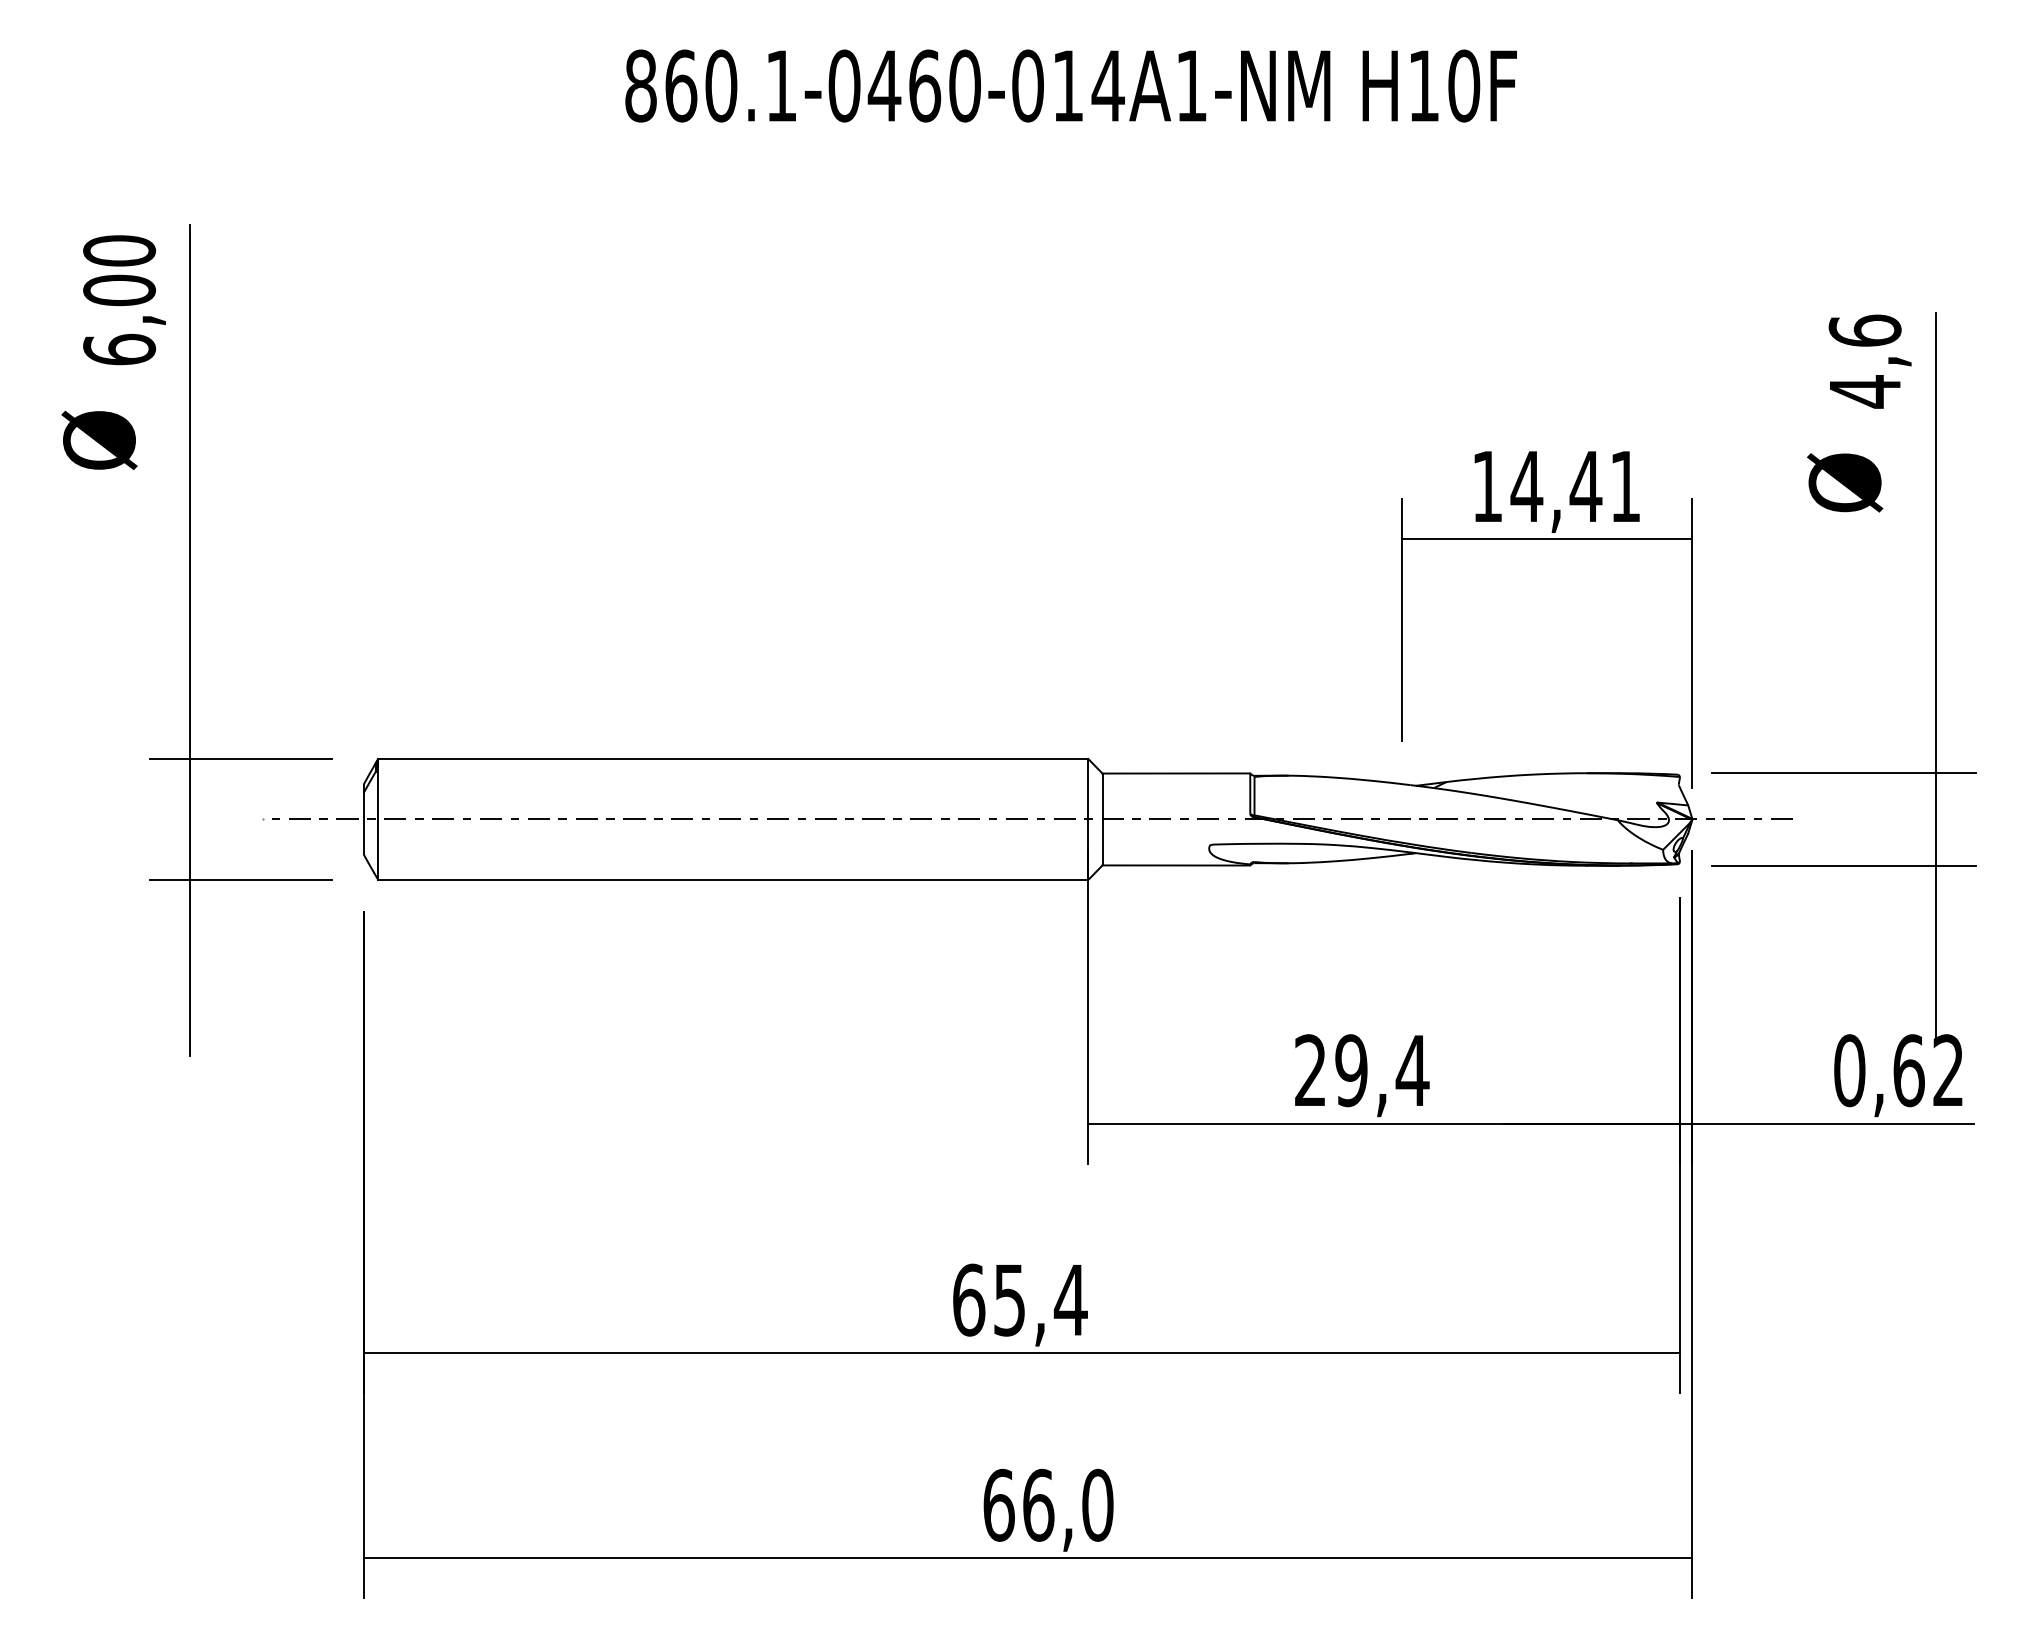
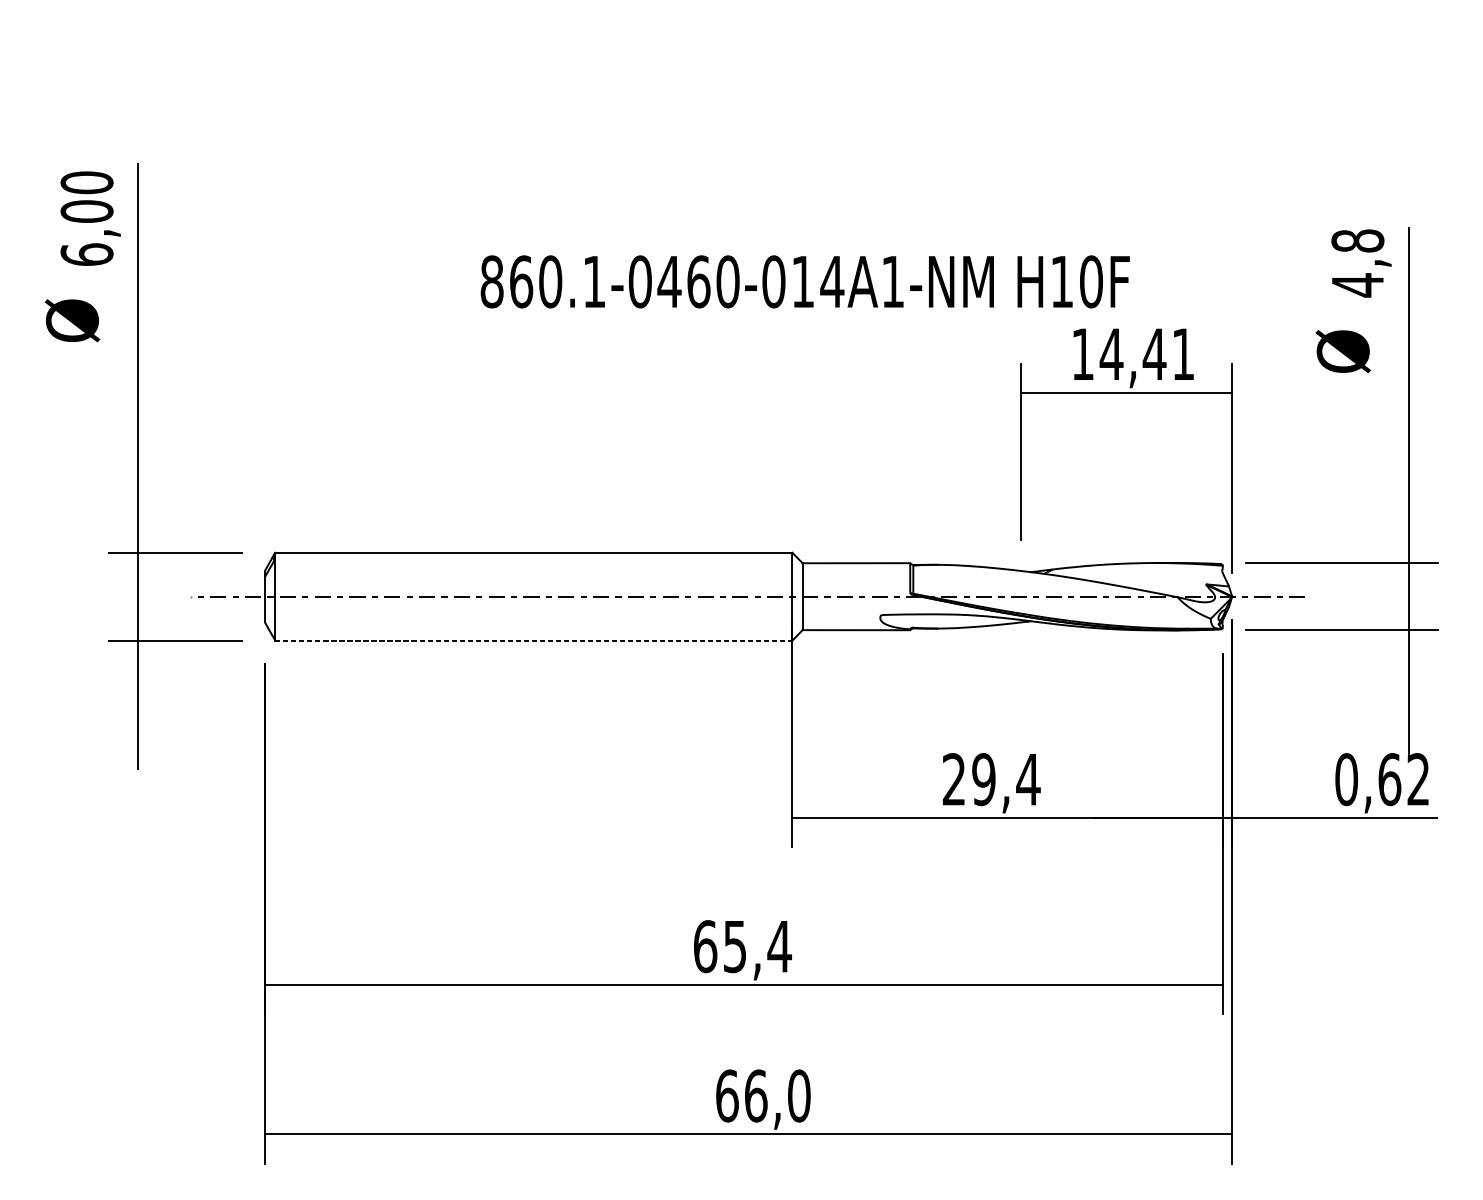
text: (1070, 85) -> (804, 281), moved
text: (1864, 330) -> (1357, 240), 4,6 -> 4,8
line: (733, 879) -> (534, 640), solid -> dashed

